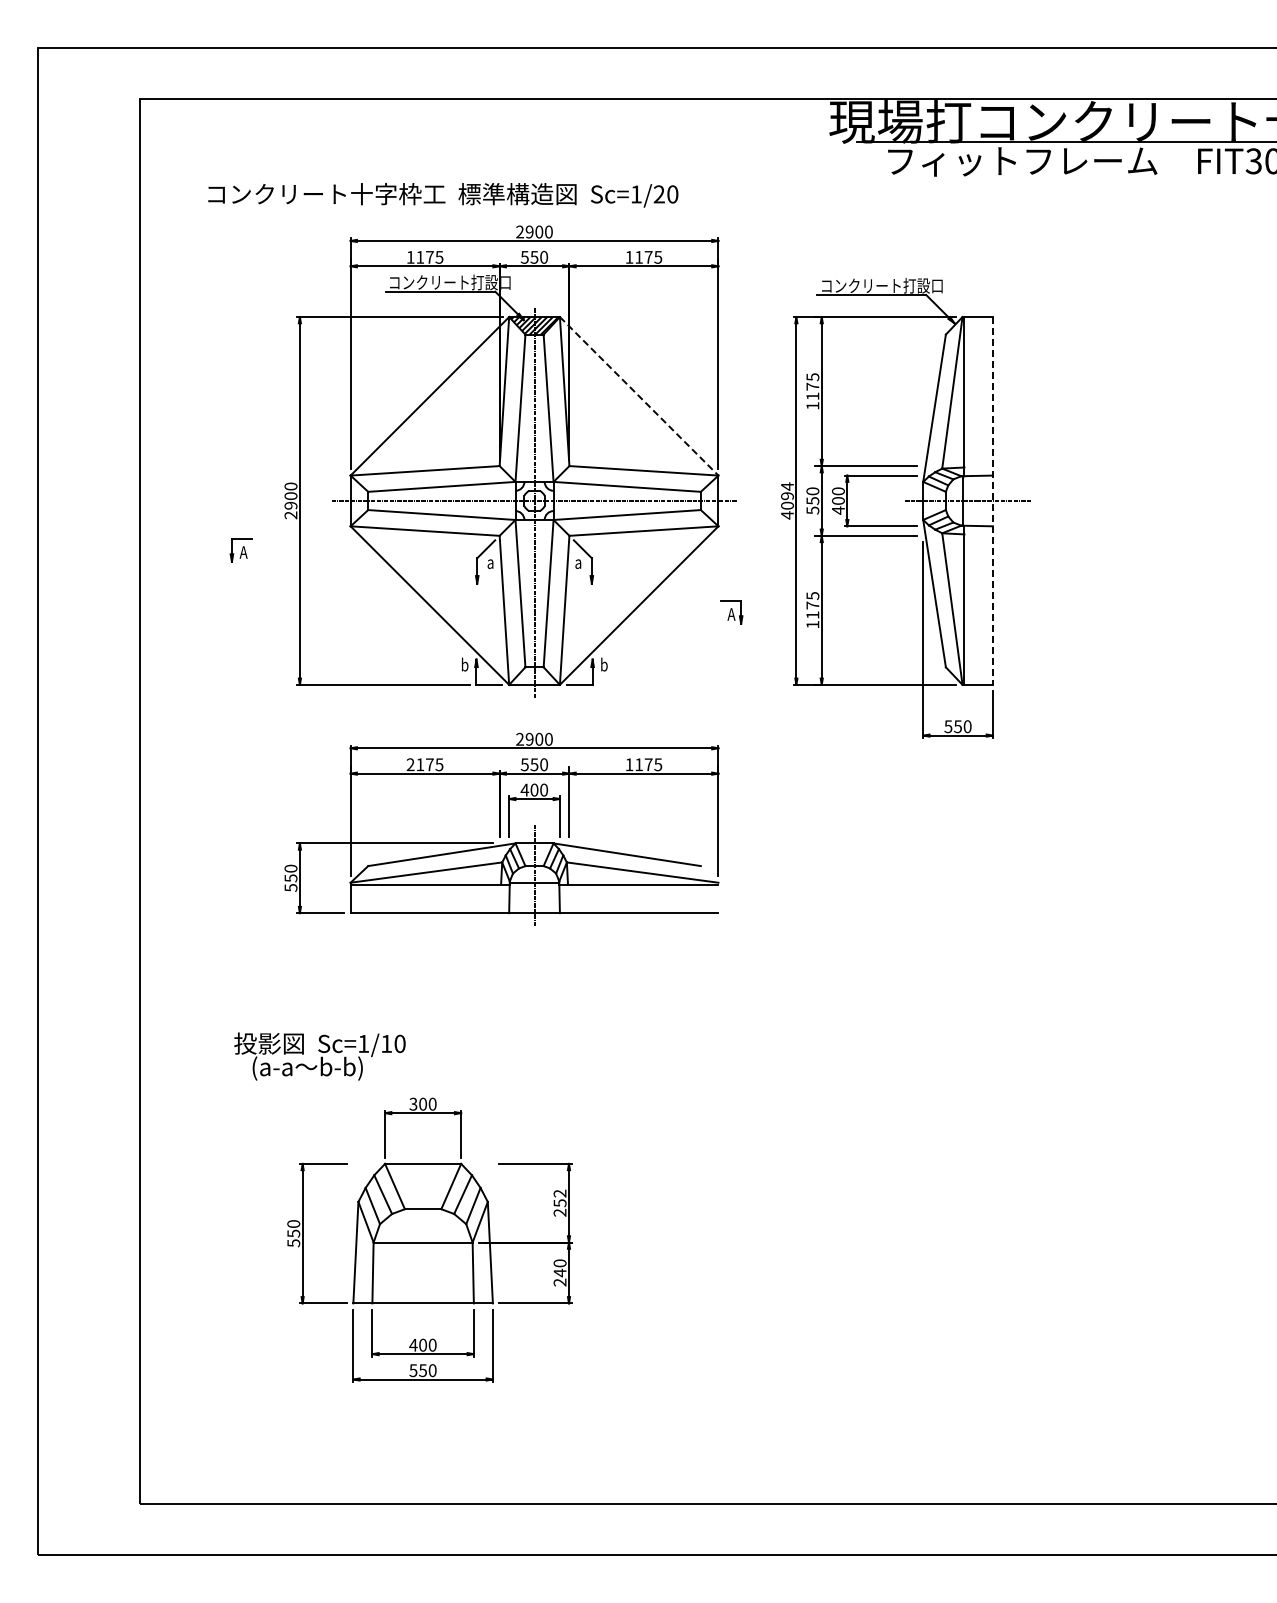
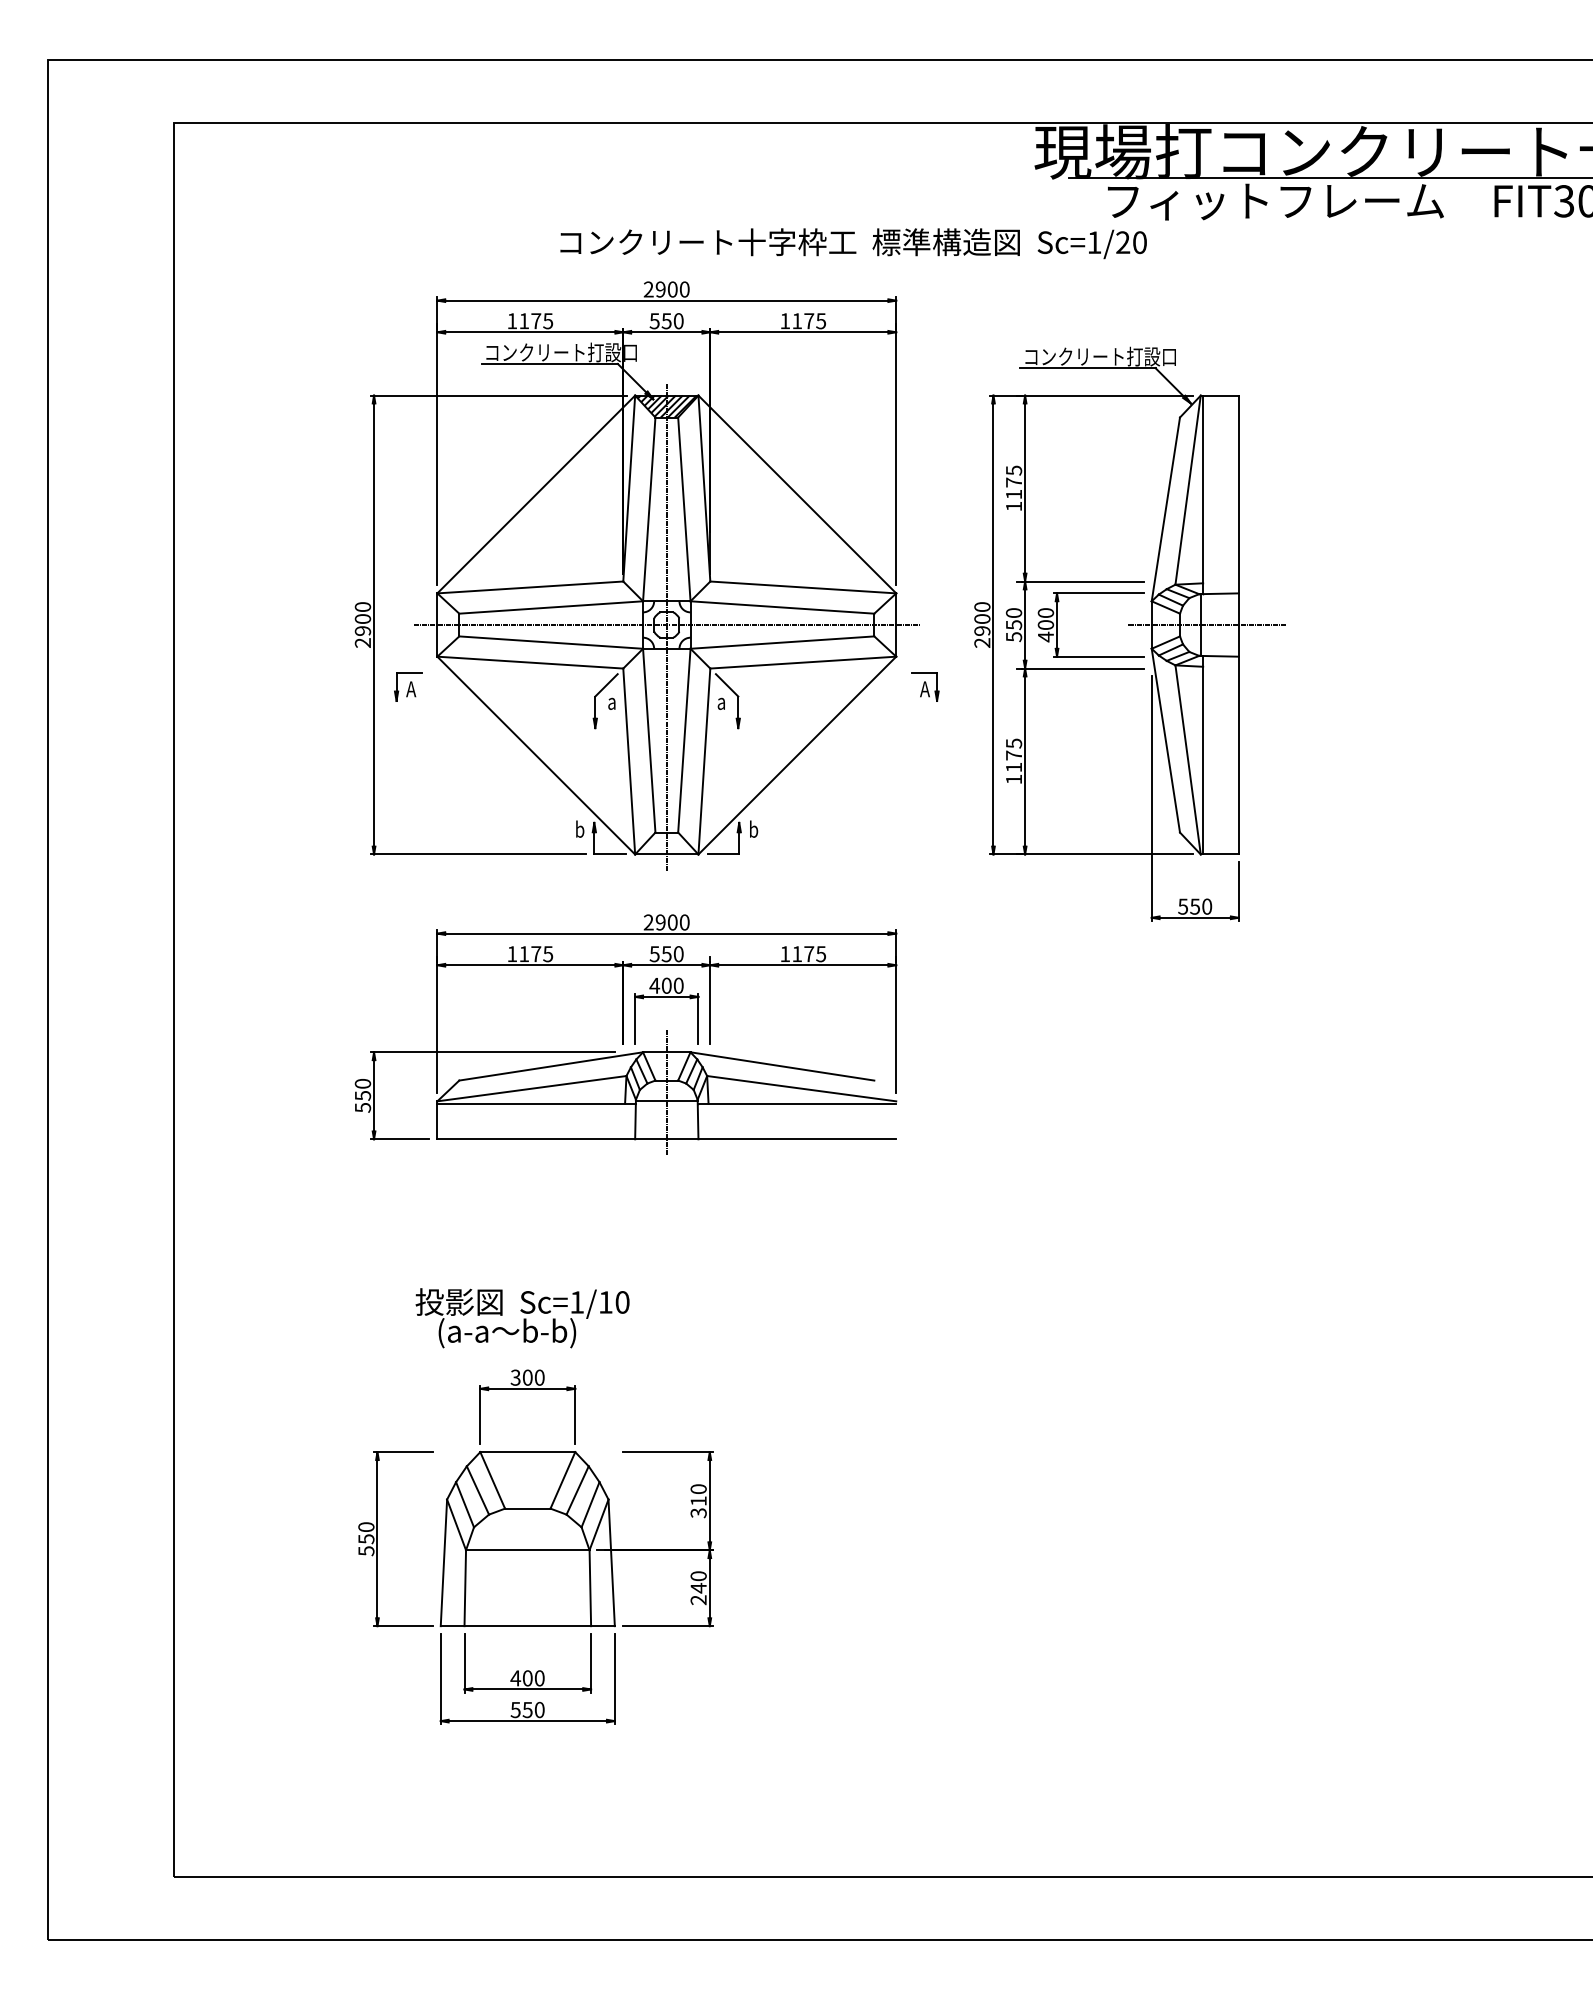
text: (443, 195) -> (853, 243), moved
line: (639, 396) -> (797, 494), dashed -> solid
text: (787, 500) -> (982, 624), 4094 -> 2900
line: (992, 500) -> (1238, 624), dashed -> solid
part: (240, 550) -> (407, 686), moved
part: (731, 612) -> (925, 686), moved
text: (410, 764) -> (512, 953), 2175 -> 1175
text: (319, 1056) -> (522, 1318), moved
text: (559, 1202) -> (697, 1500), 252 -> 310

